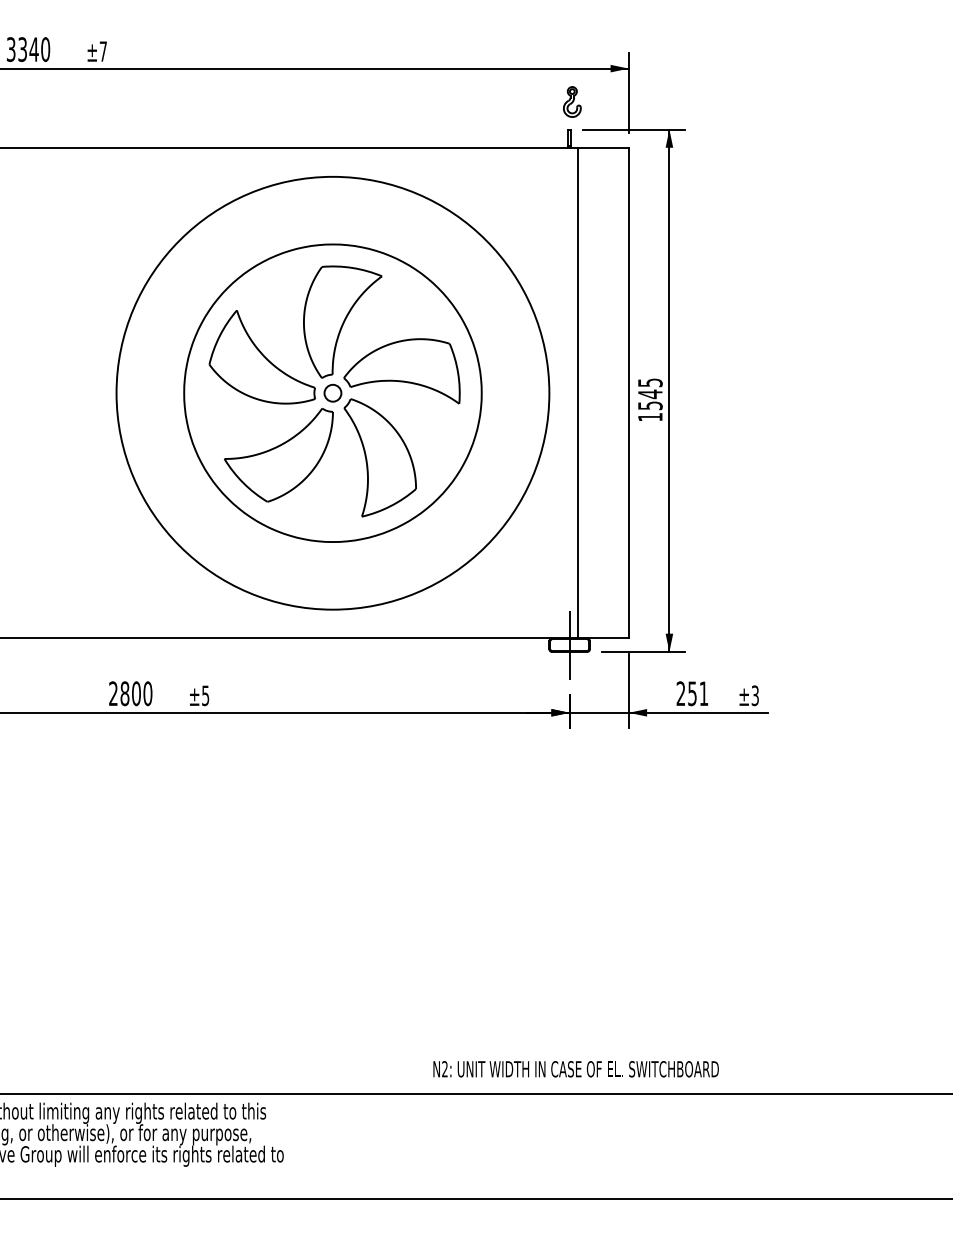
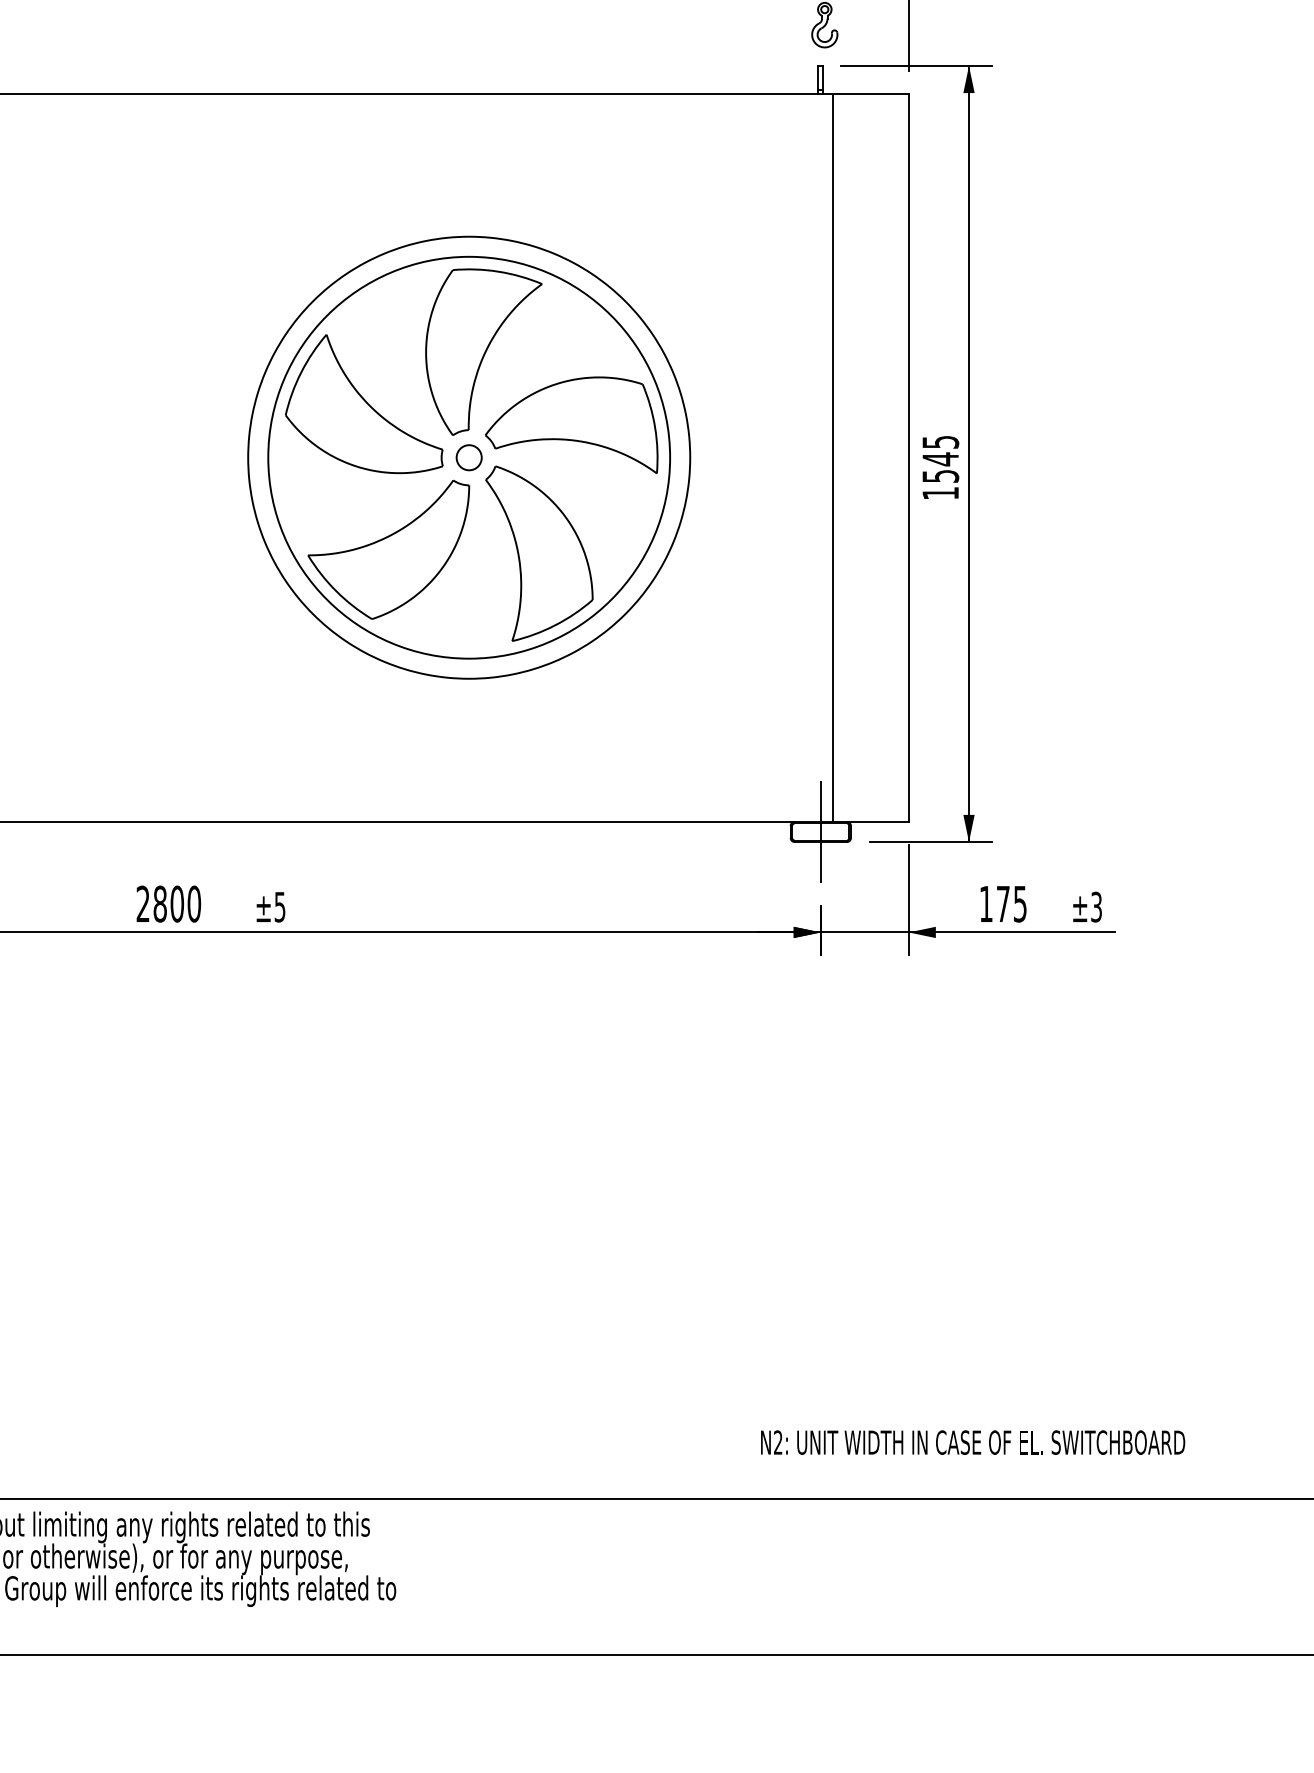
circle: (332, 393) -> (468, 458), size x0.62
text: (692, 693) -> (1003, 903), 251 -> 175
text: (575, 1069) -> (972, 1442), moved

